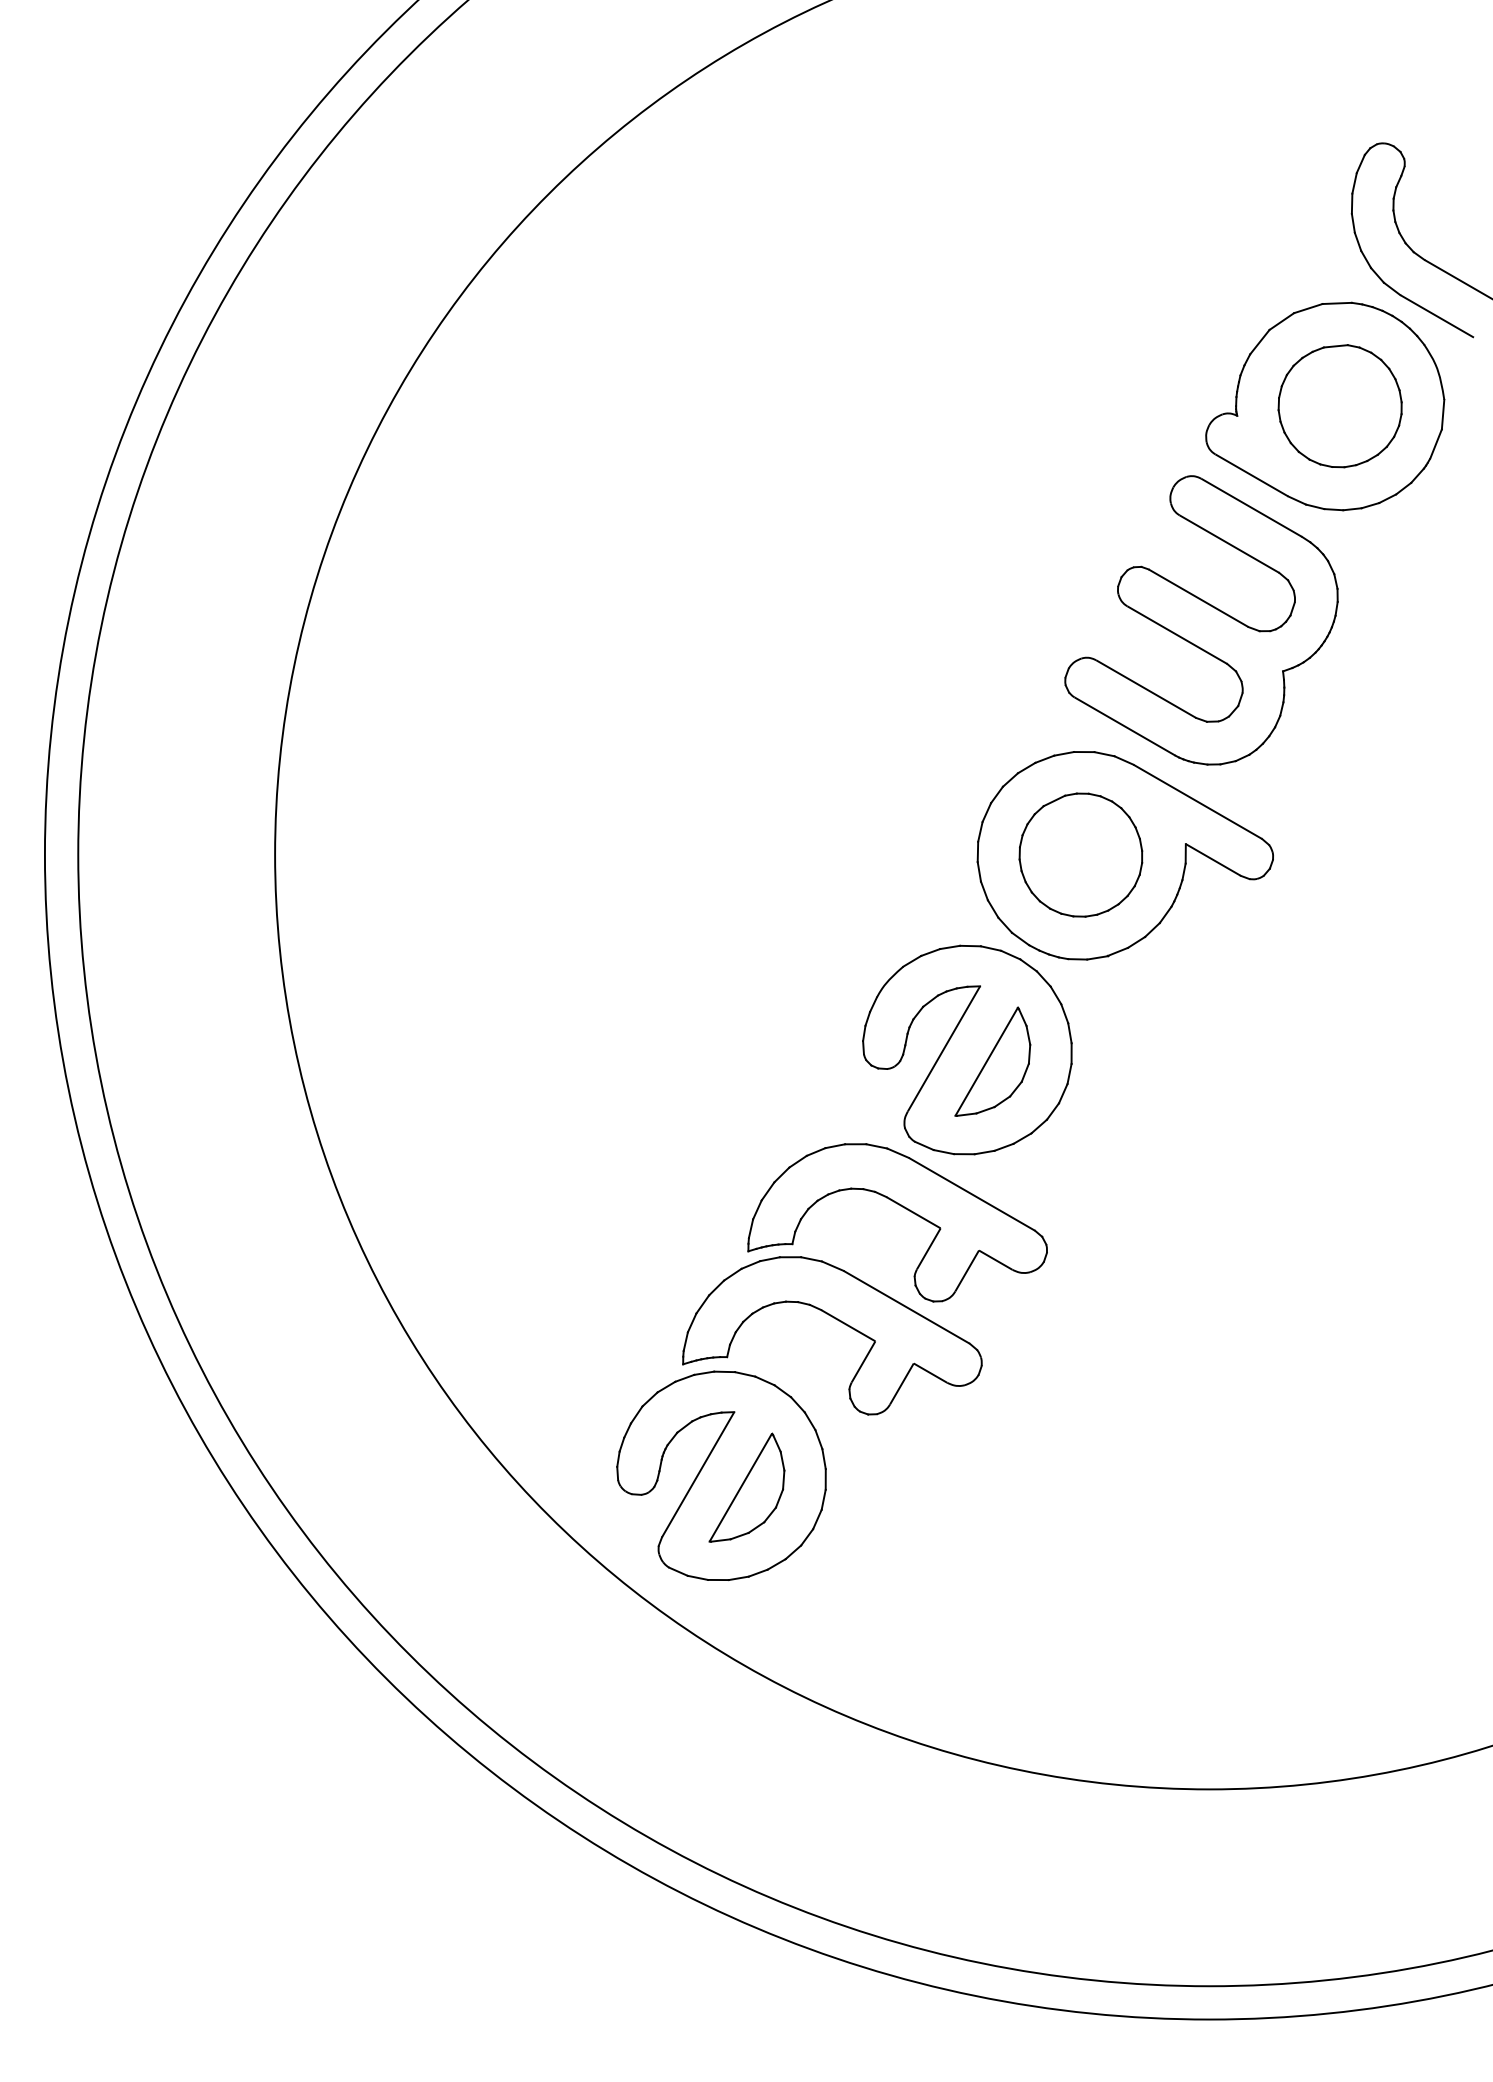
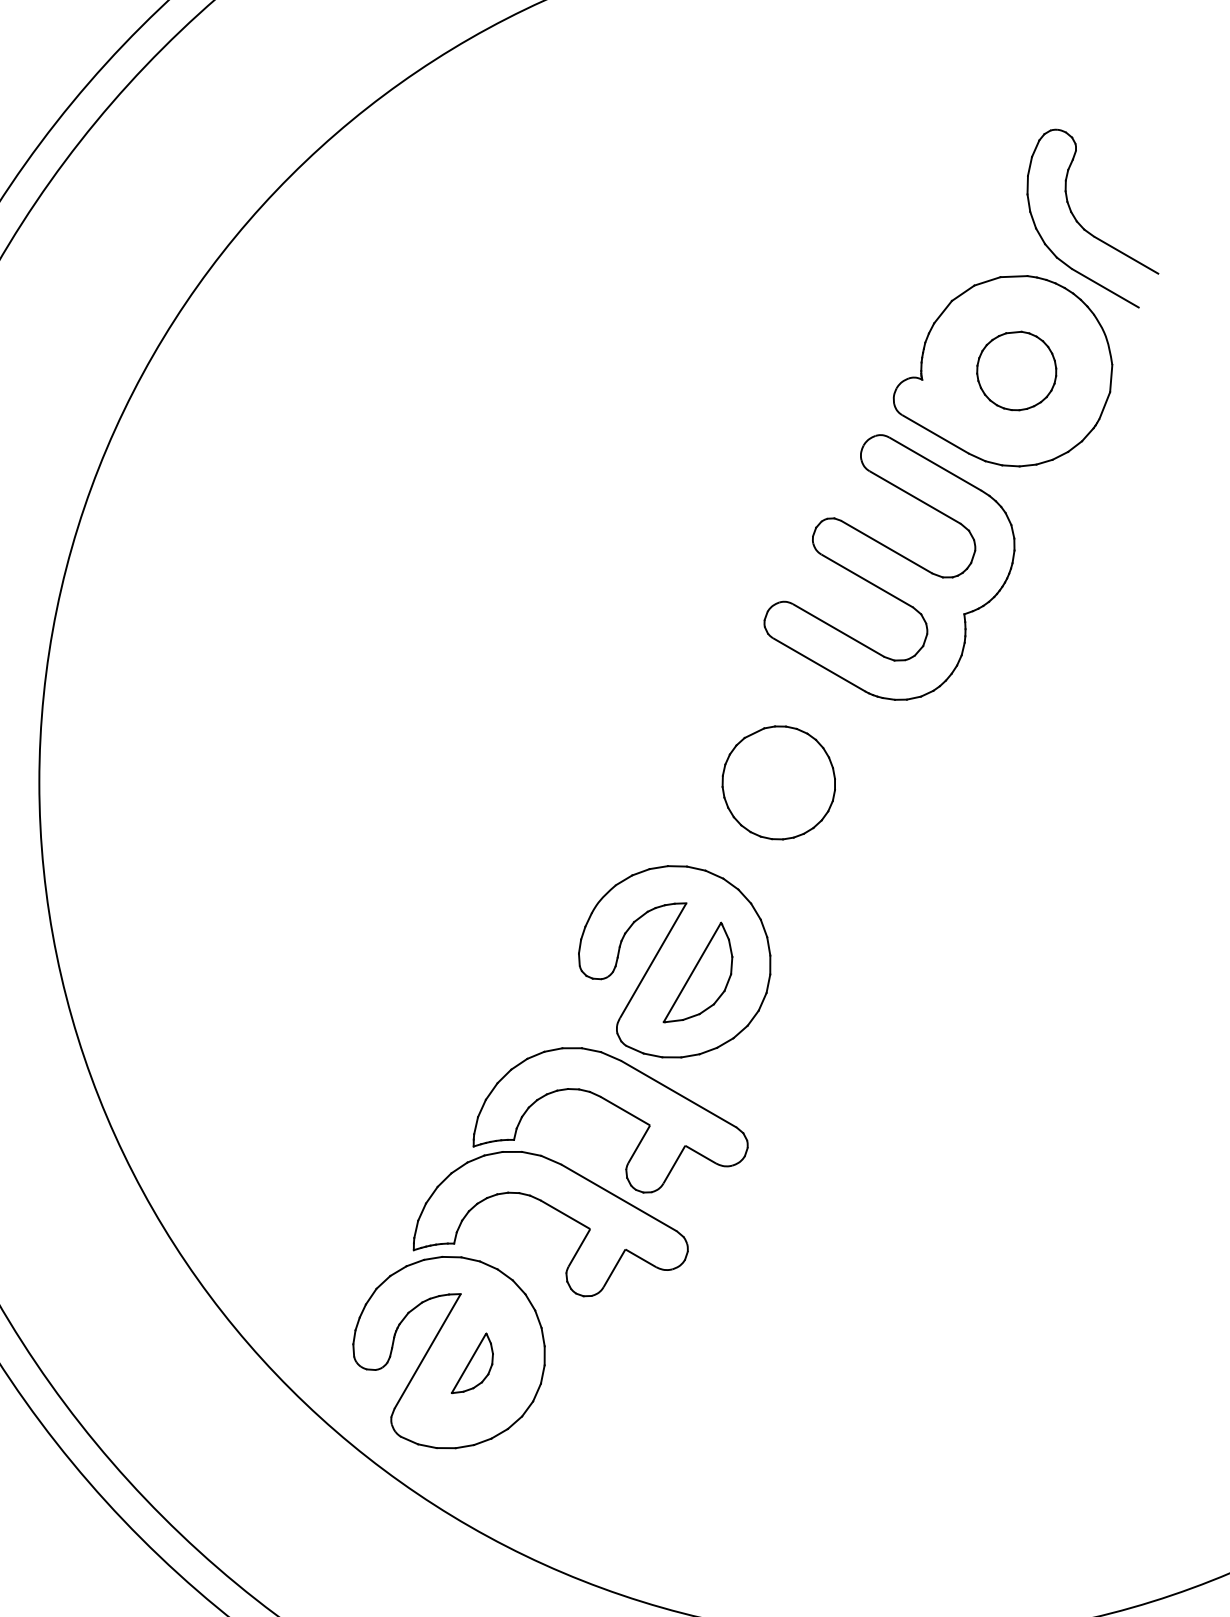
part: (1339, 406) -> (1016, 371), size x0.7
part: (1124, 855) -> (818, 783), removed
part: (746, 1487) -> (471, 1363), size x0.6

